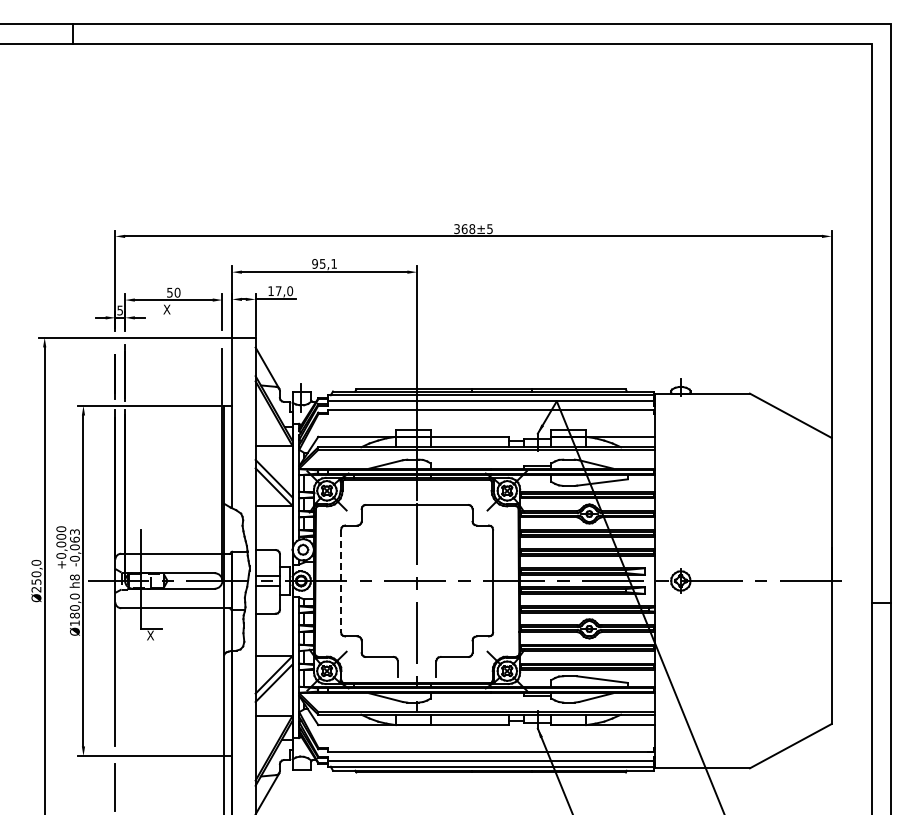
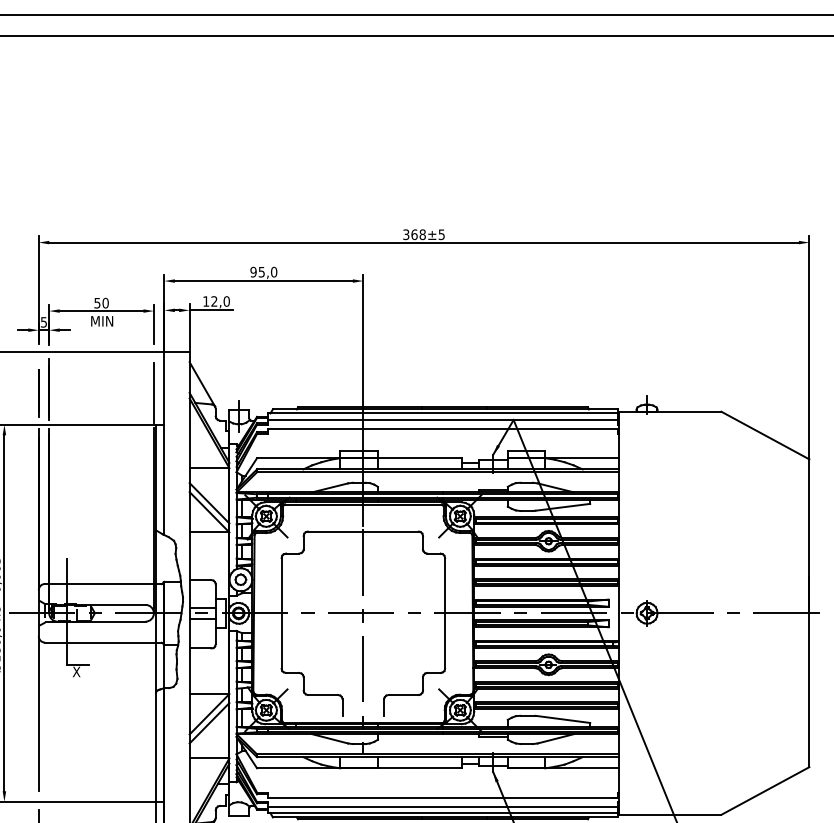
text: (334, 263) -> (274, 271), 95,1 -> 95,0
text: (278, 290) -> (214, 300), 17,0 -> 12,0
text: (173, 309) -> (101, 321), X -> MIN
line: (341, 581) -> (282, 613), dashed -> solid

